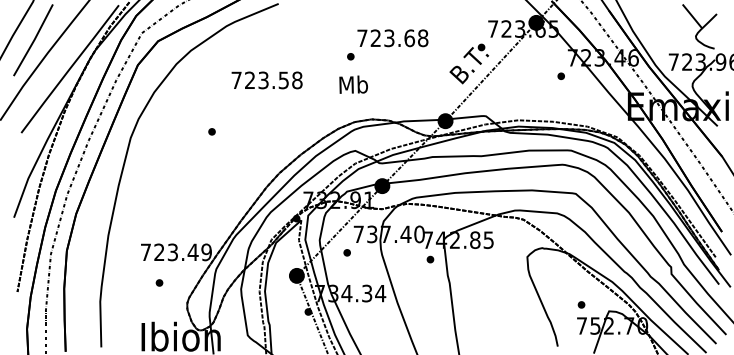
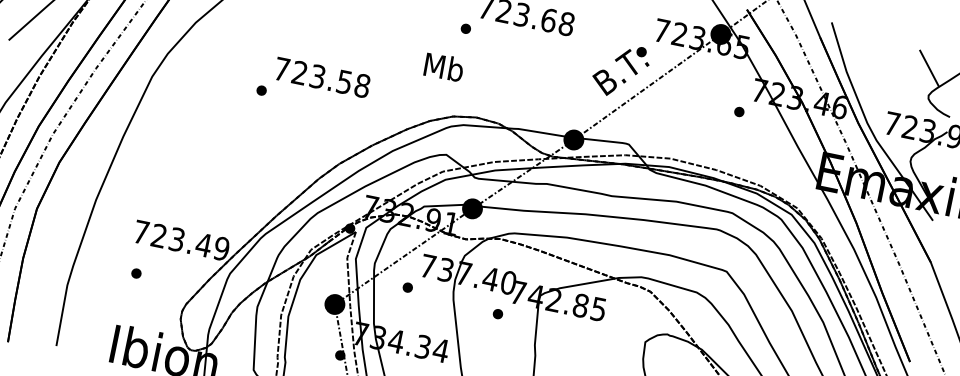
text: (266, 80) -> (321, 77), moved
text: (353, 84) -> (443, 66), moved
part: (430, 259) -> (498, 313), moved
part: (159, 282) -> (136, 272), moved

